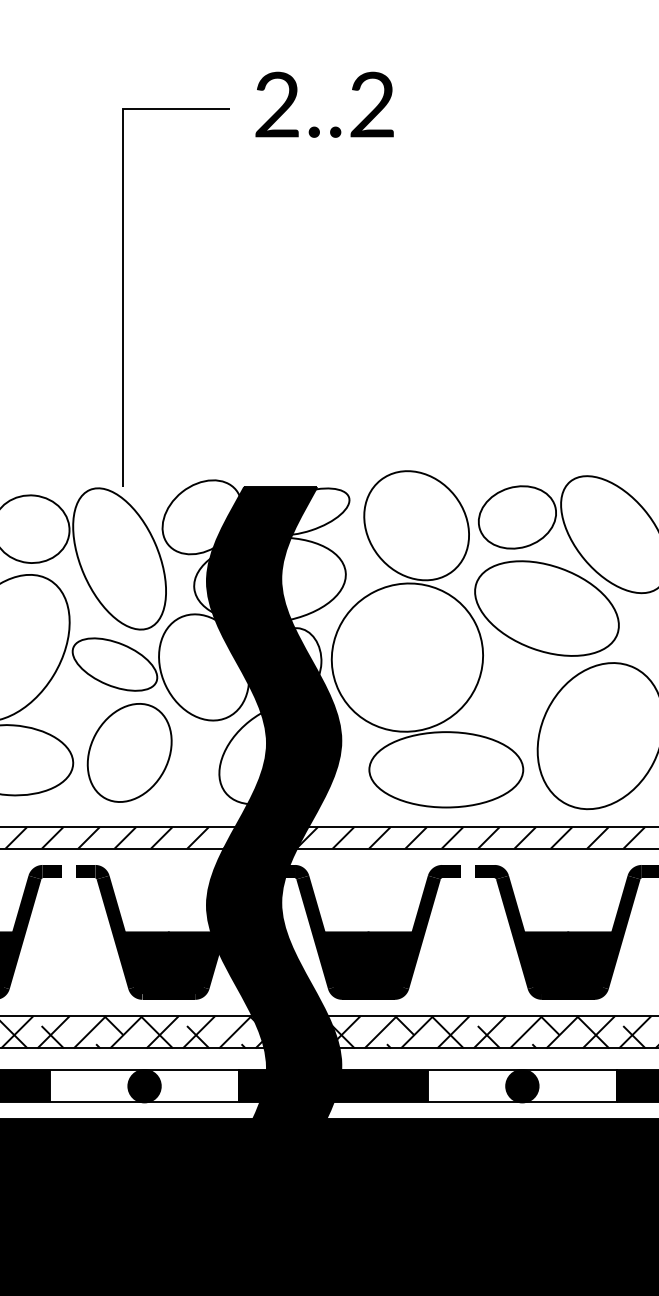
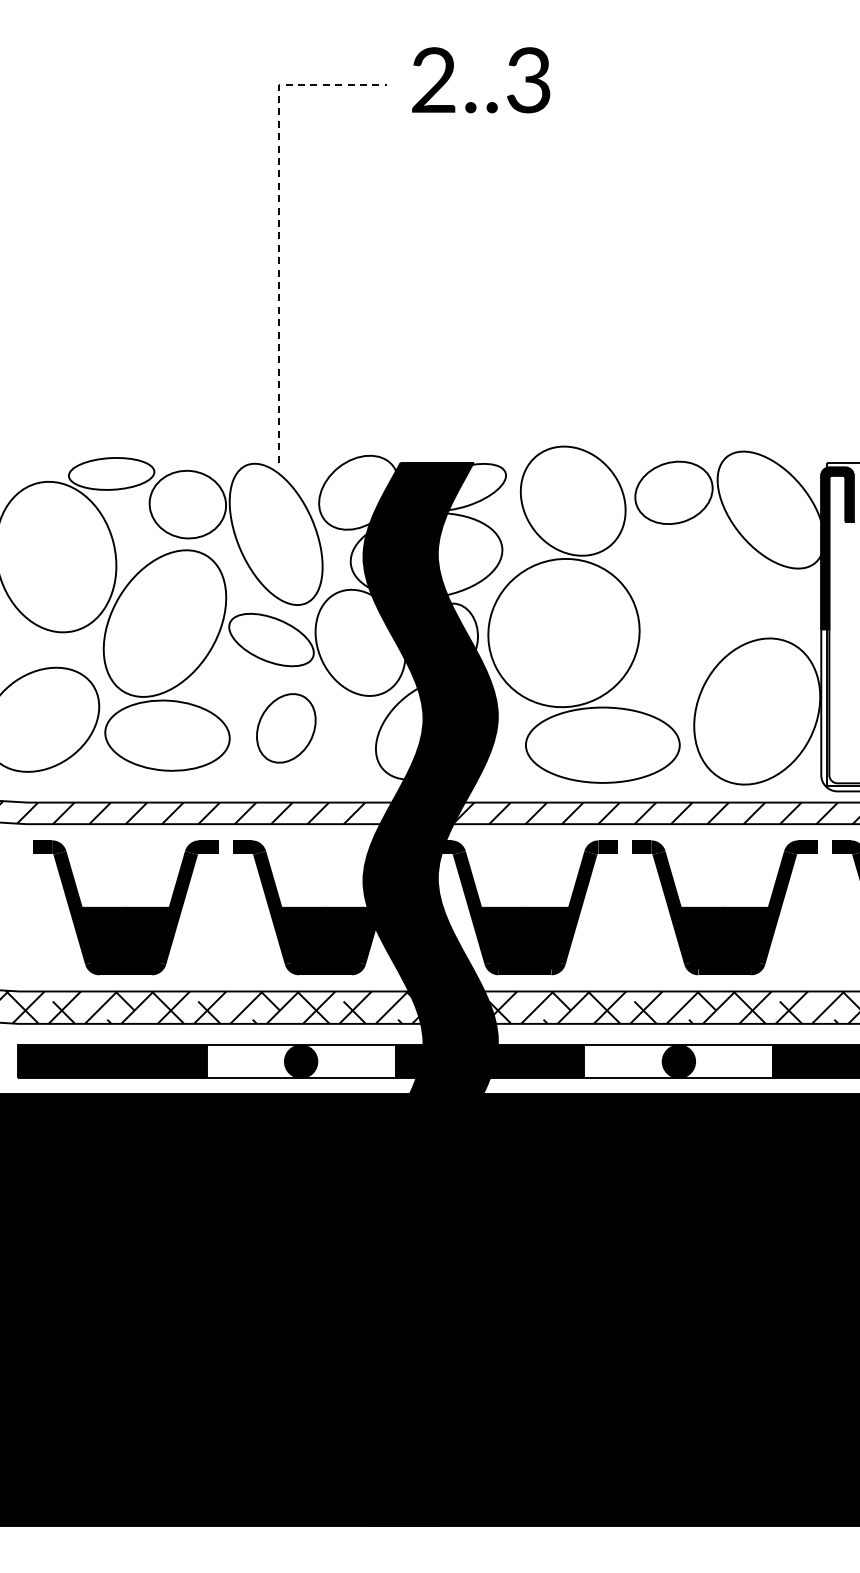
text: (371, 105) -> (528, 80), 2..2 -> 2..3
line: (122, 243) -> (279, 218), solid -> dashed
part: (546, 608) -> (703, 583), removed
part: (129, 753) -> (286, 728), size x0.7

